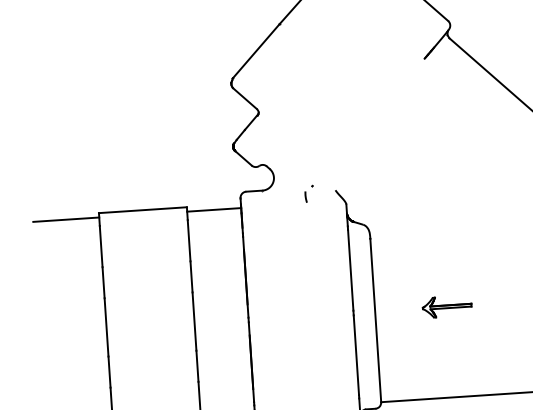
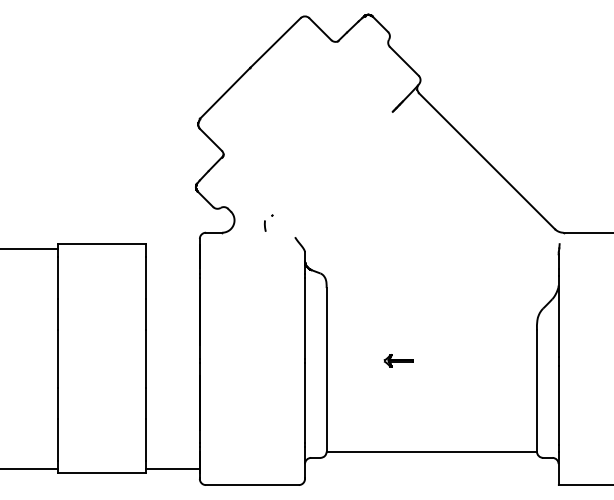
part: (309, 193) -> (268, 222), moved
line: (213, 209) -> (172, 248), removed
part: (446, 306) -> (398, 360), size x0.6

